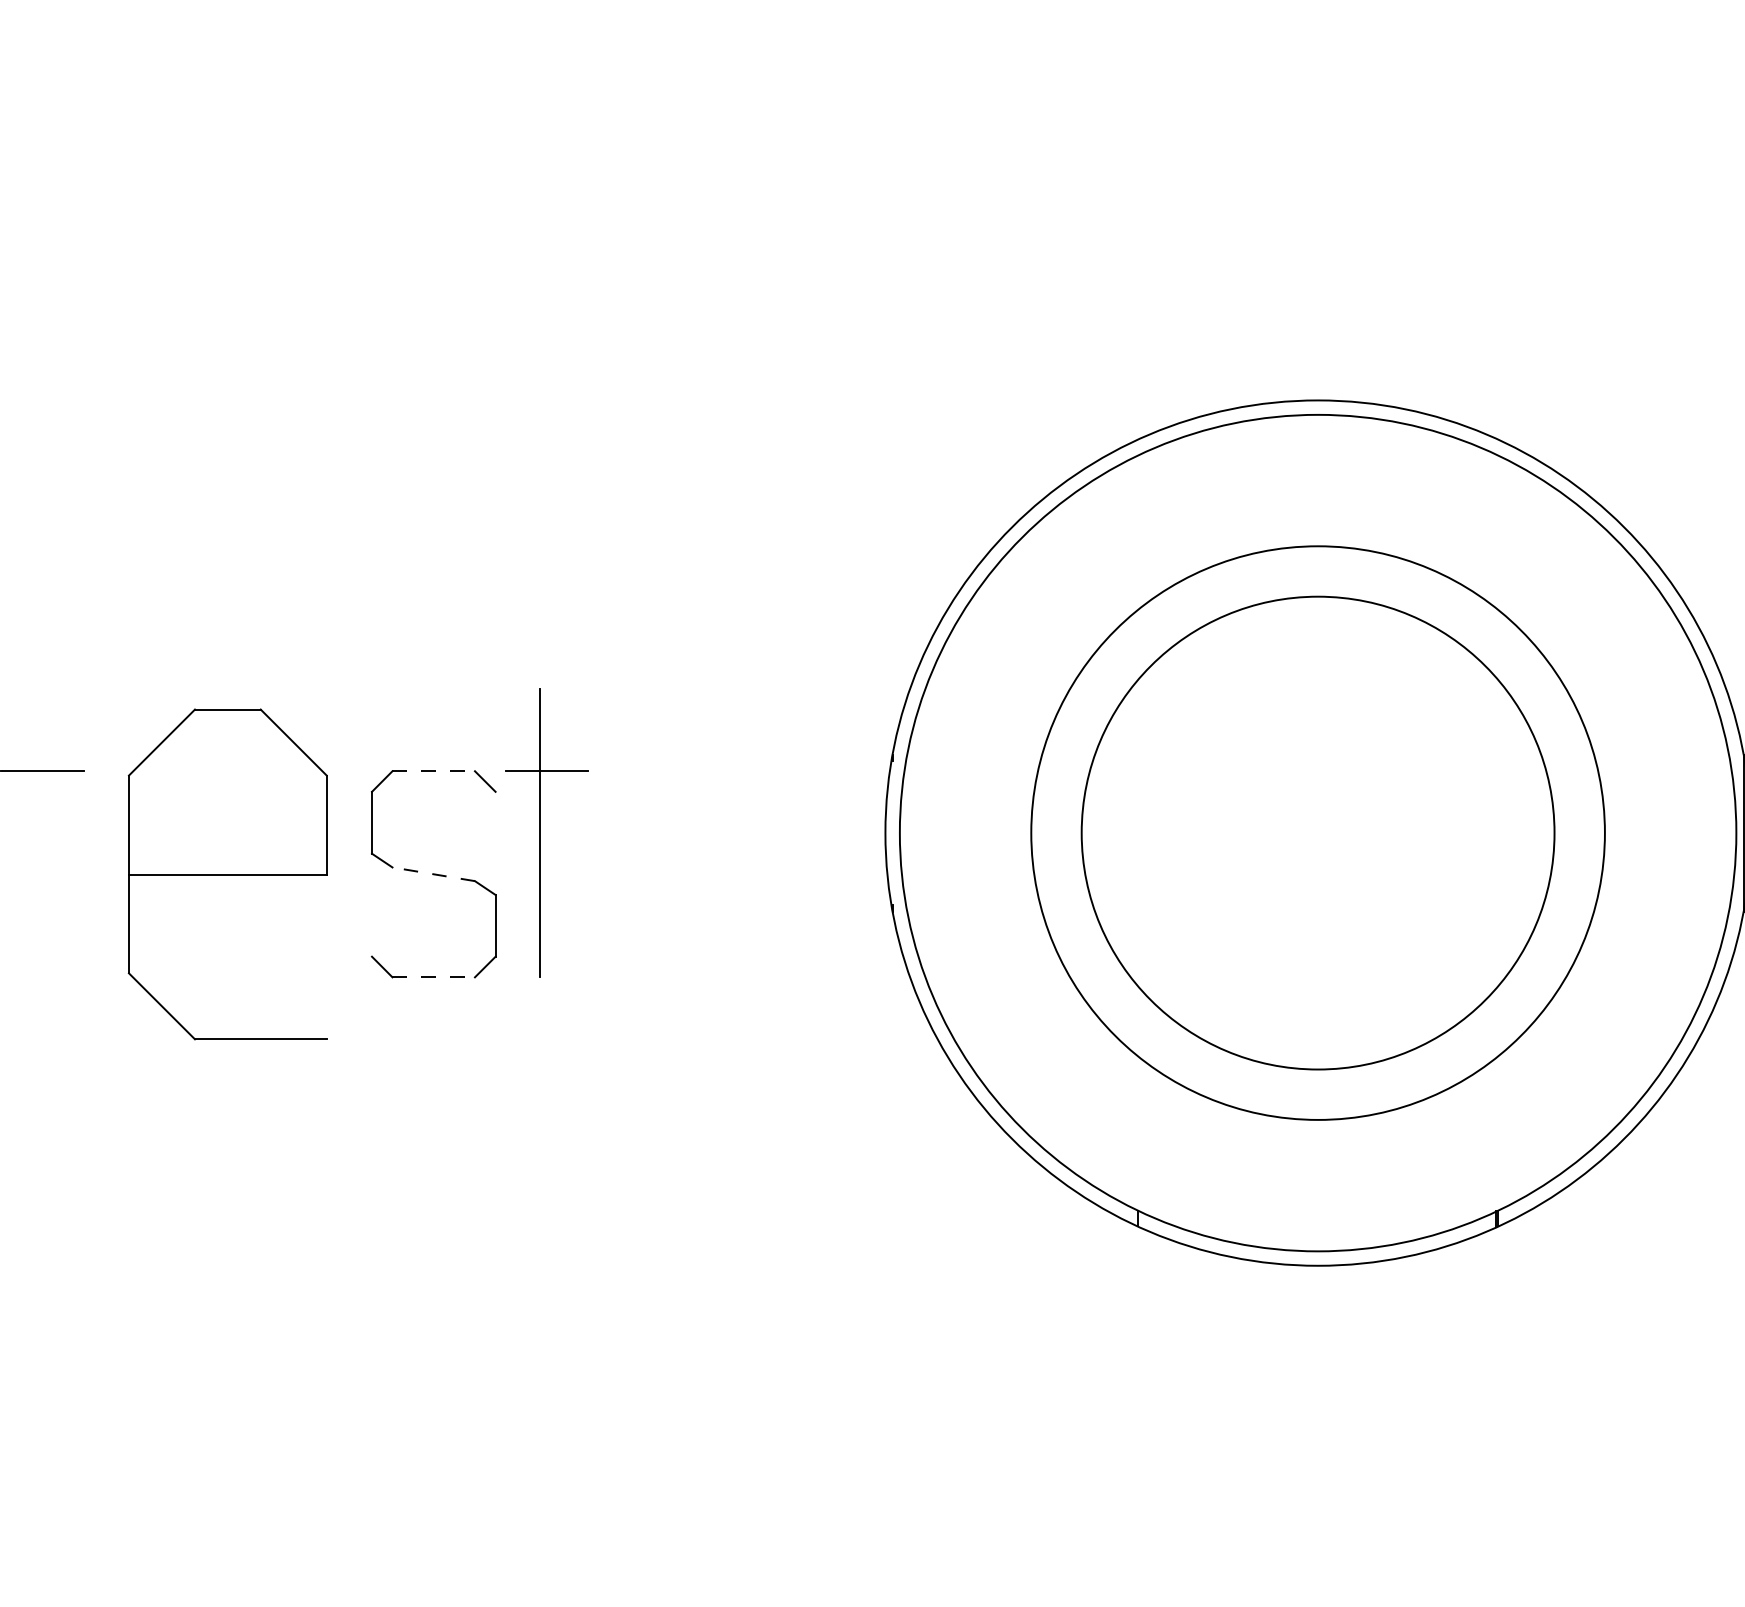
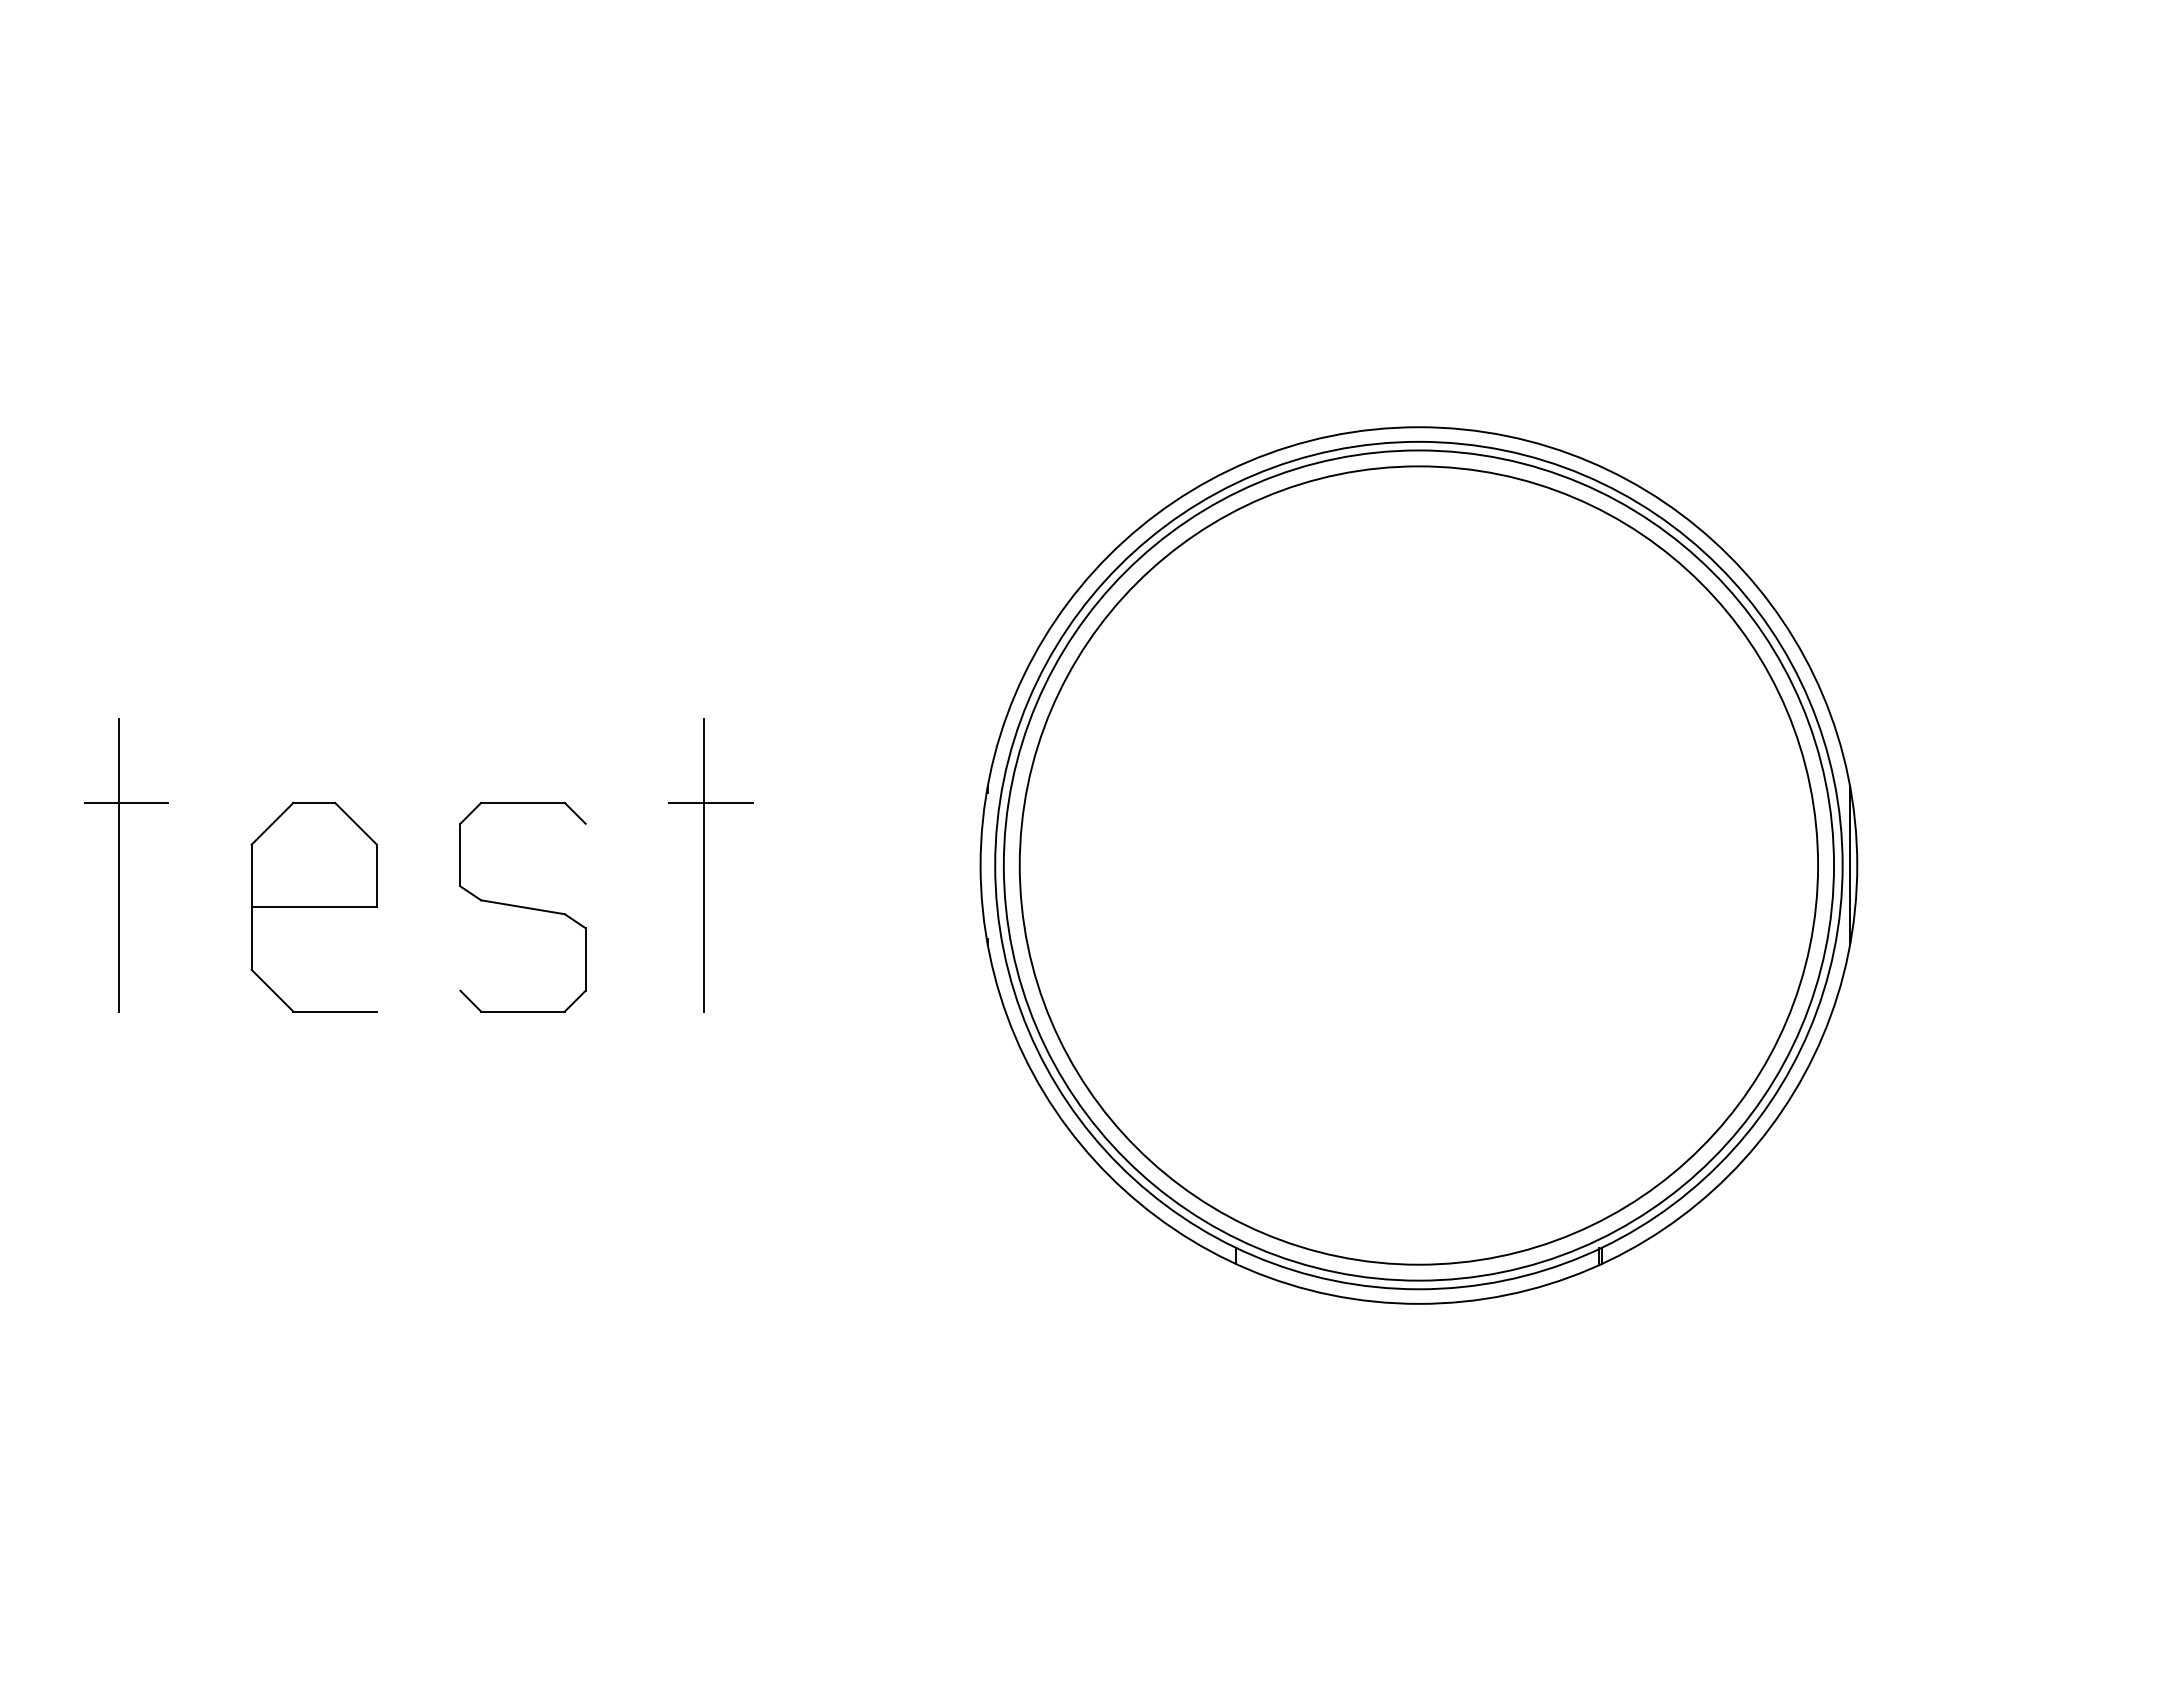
line: (433, 770) -> (522, 802), dashed -> solid
line: (35, 833) -> (119, 865), added
part: (546, 833) -> (710, 865), moved
circle: (1317, 833) -> (1418, 865), size x1.43
circle: (1317, 833) -> (1418, 865), size x1.67
part: (226, 873) -> (313, 906), size x0.62
line: (433, 874) -> (522, 907), dashed -> solid
line: (433, 977) -> (522, 1011), dashed -> solid

